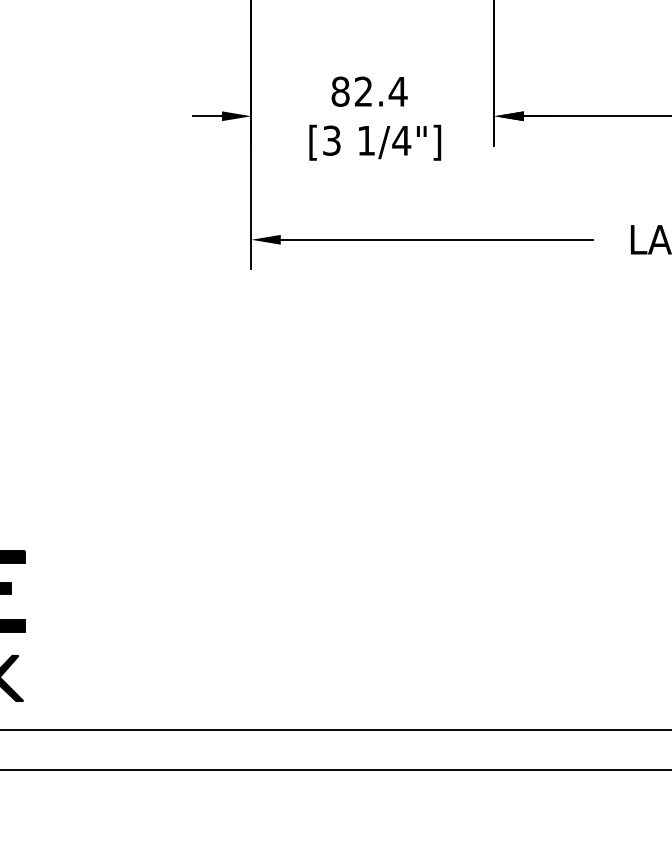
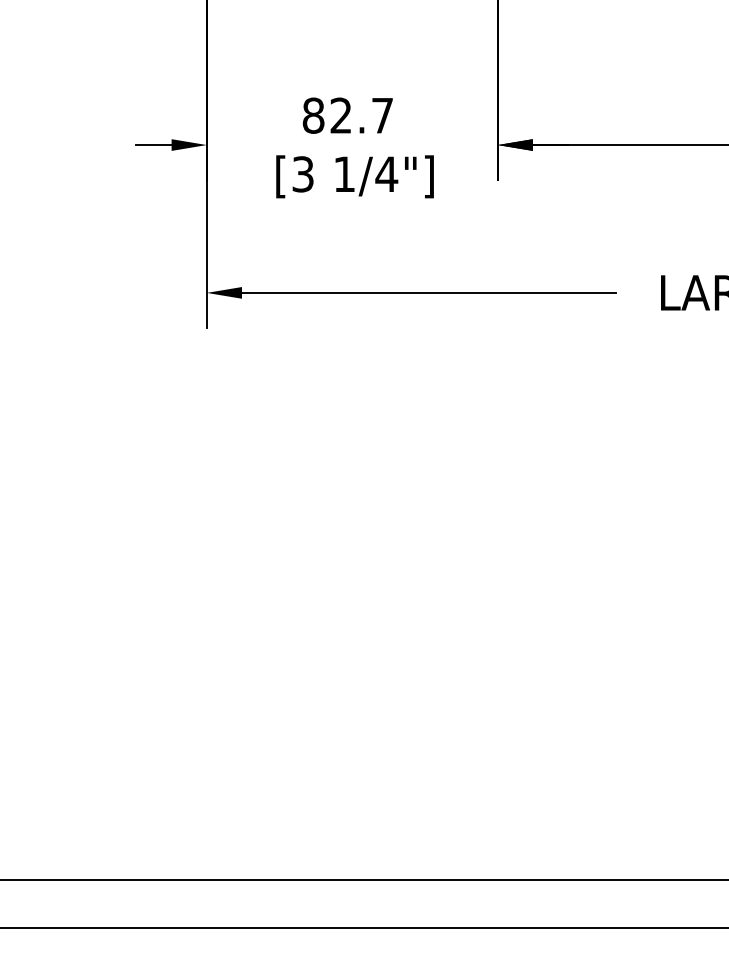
text: (397, 91) -> (381, 115), 82.4 -> 82.7

